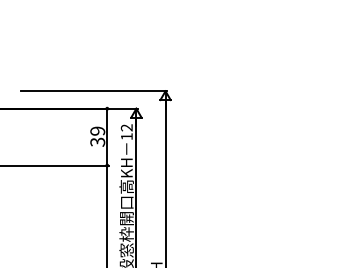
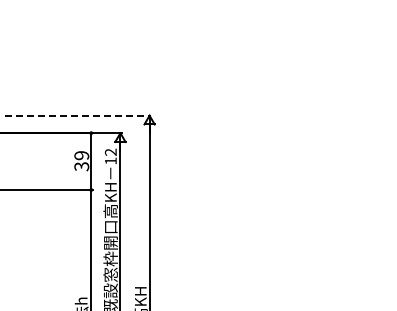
line: (94, 91) -> (78, 115), solid -> dashed

